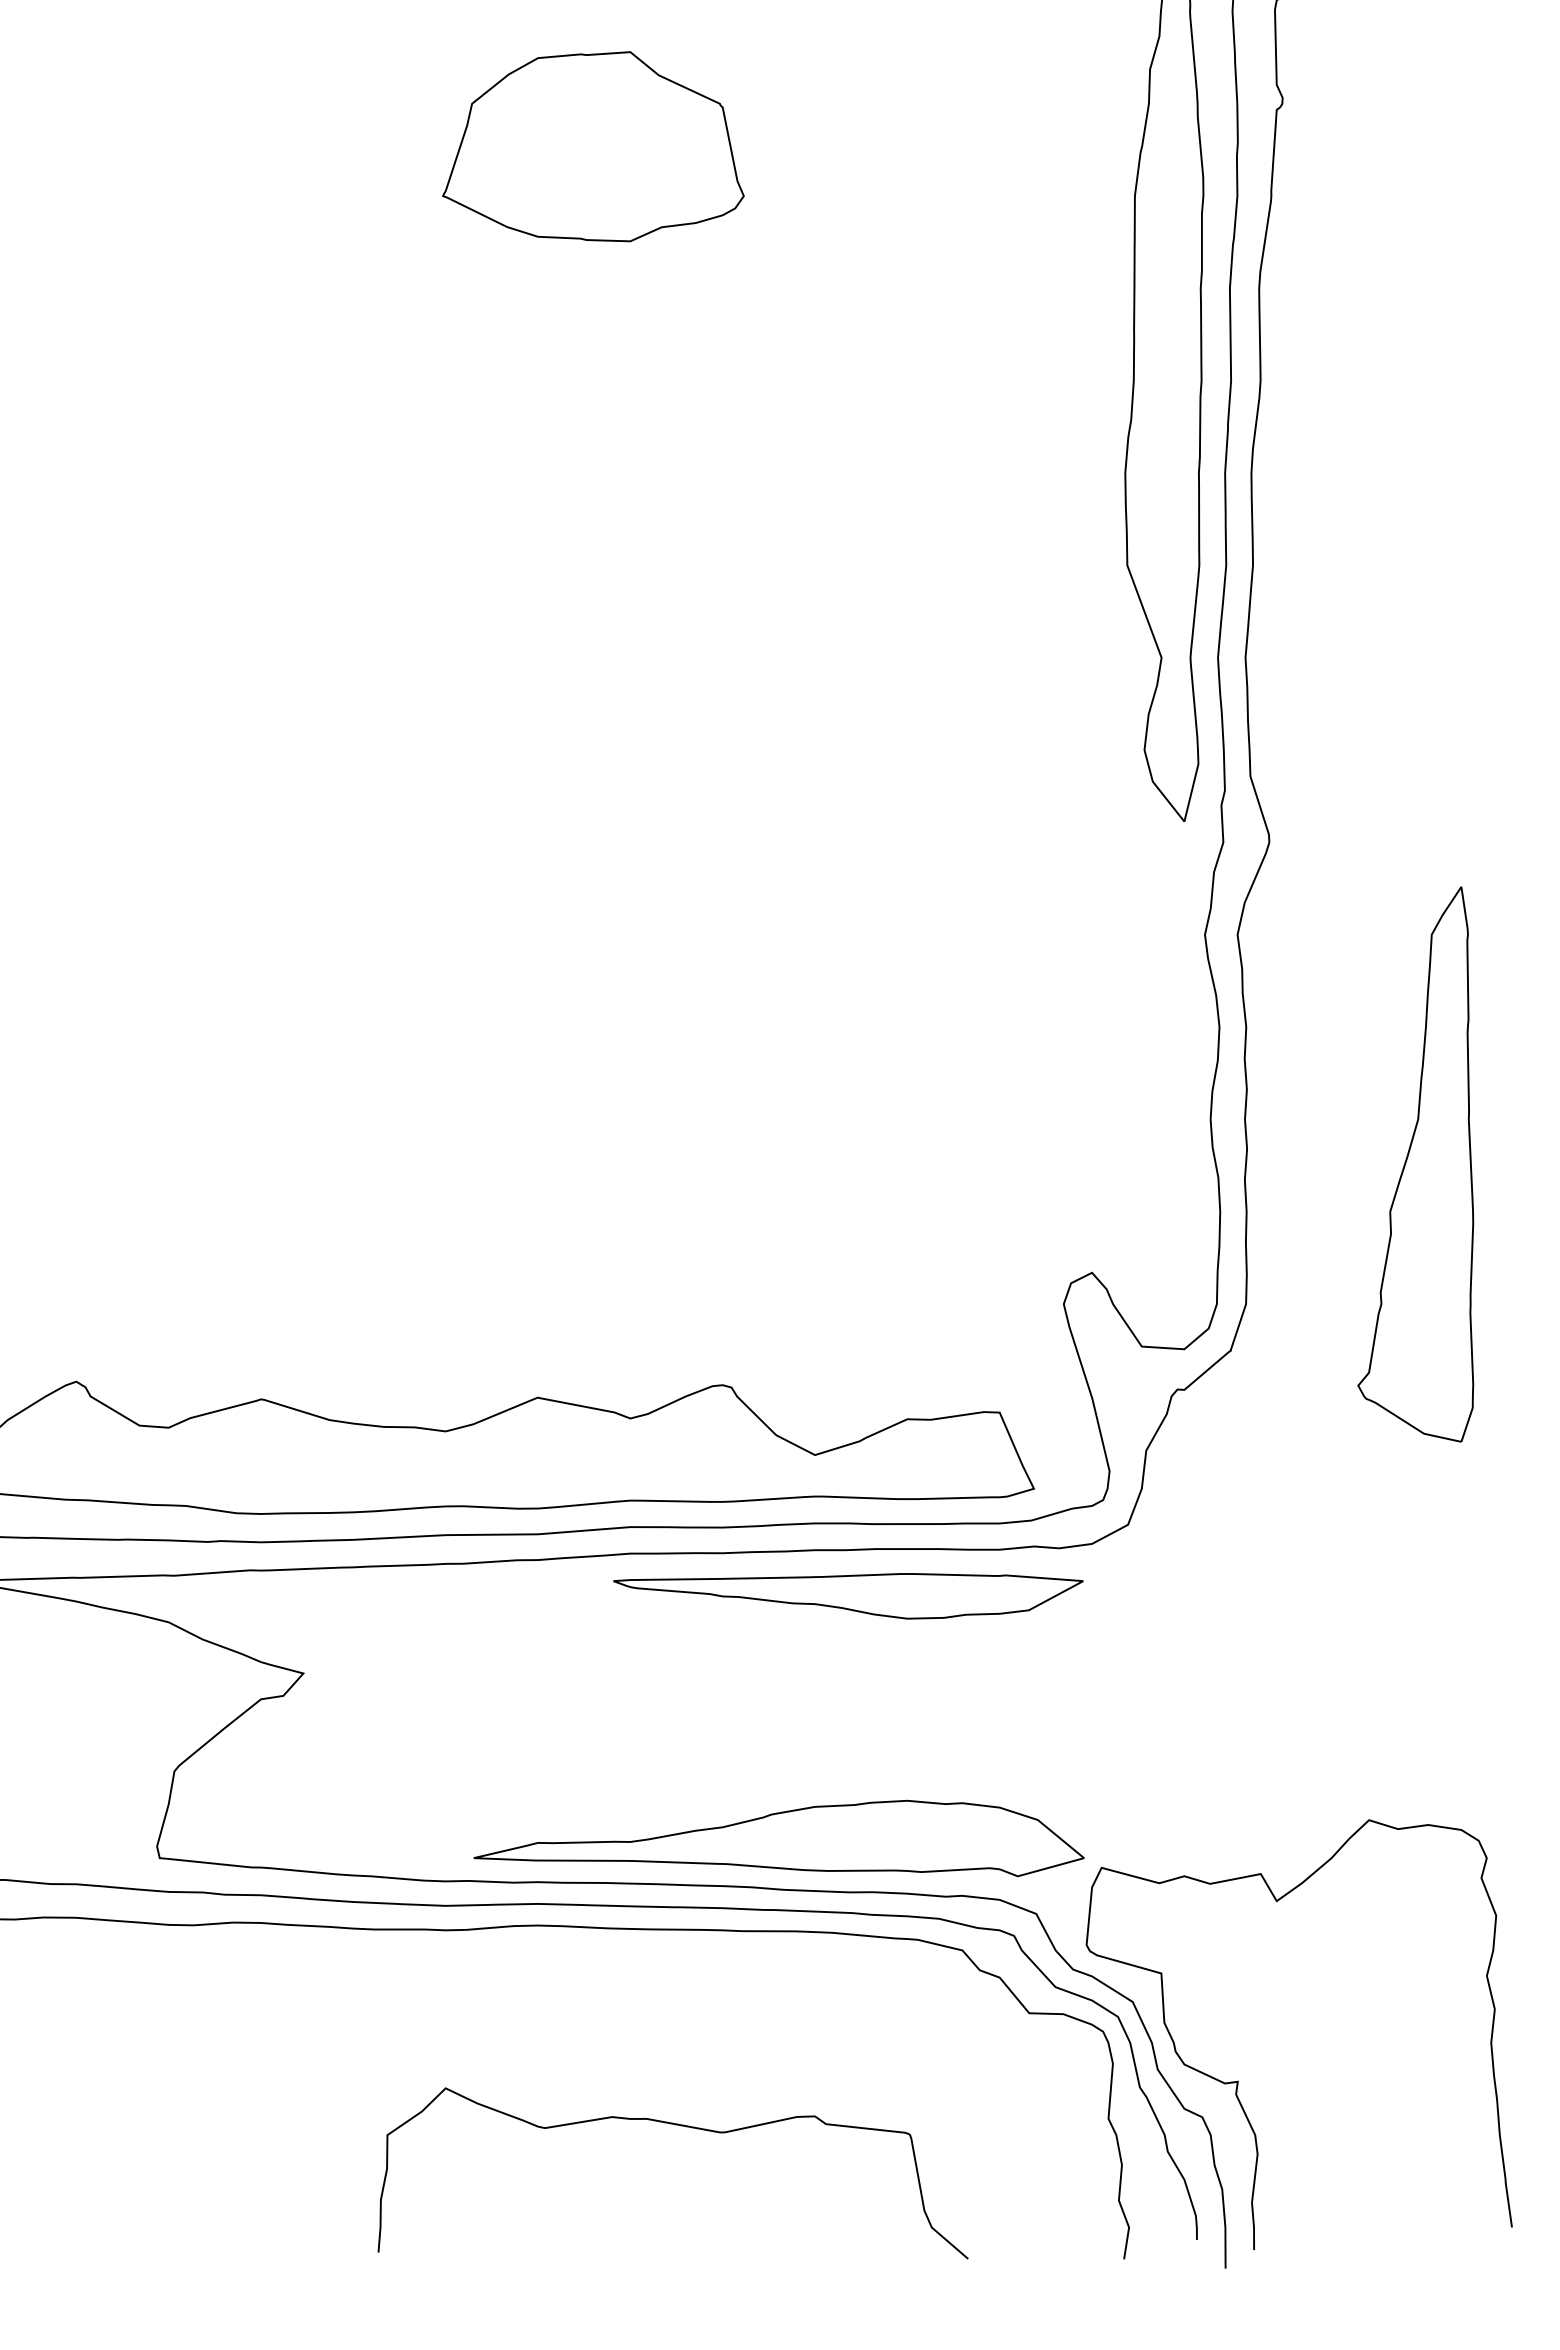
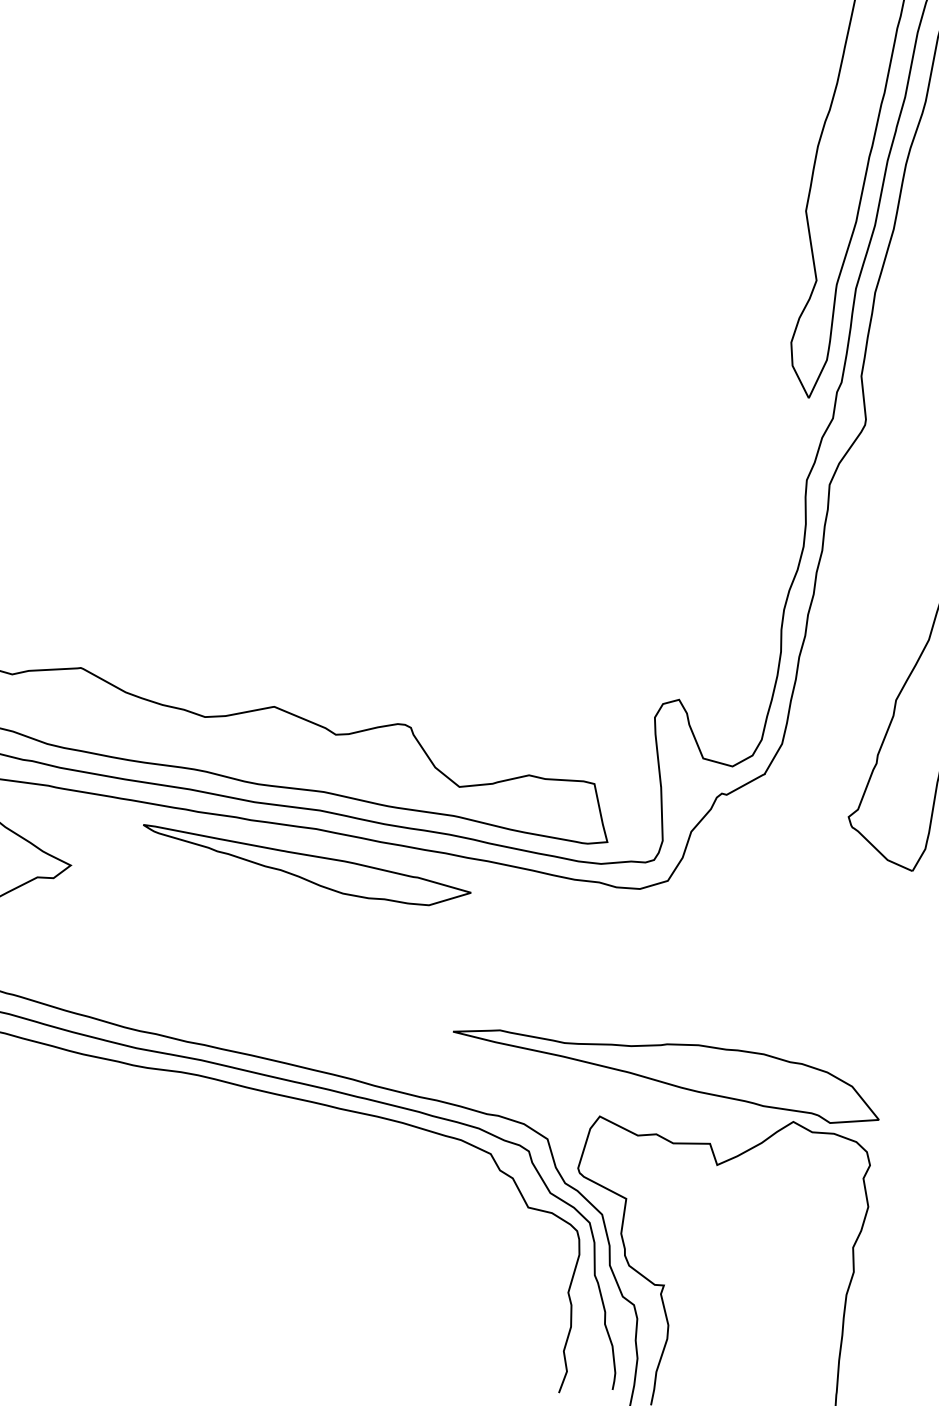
part: (848, 1596) -> (305, 869), moved
part: (778, 1838) -> (668, 1062), moved
curve: (681, 2126) -> (269, 1236), removed

